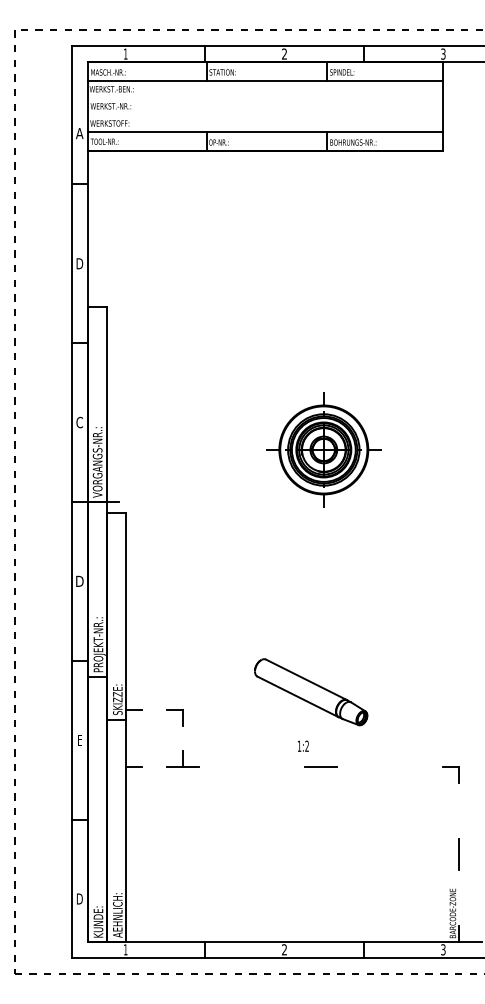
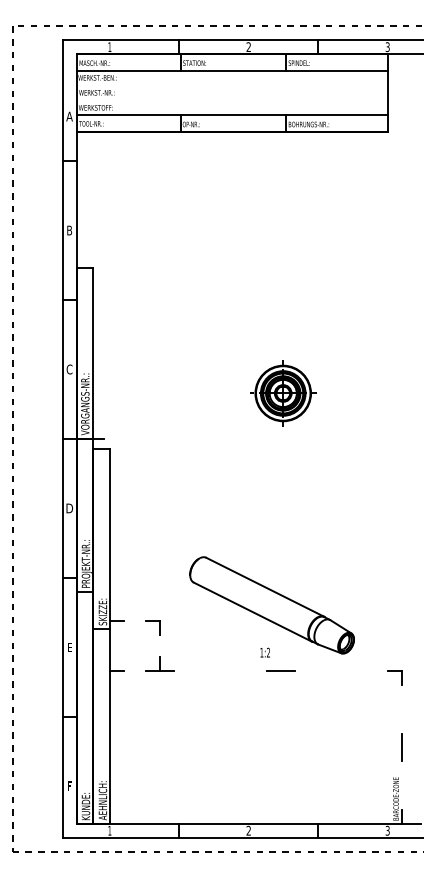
text: (79, 263) -> (69, 230), D -> B
part: (324, 449) -> (283, 393), size x0.71
part: (310, 692) -> (271, 605), size x1.67
text: (79, 899) -> (69, 786), D -> F

